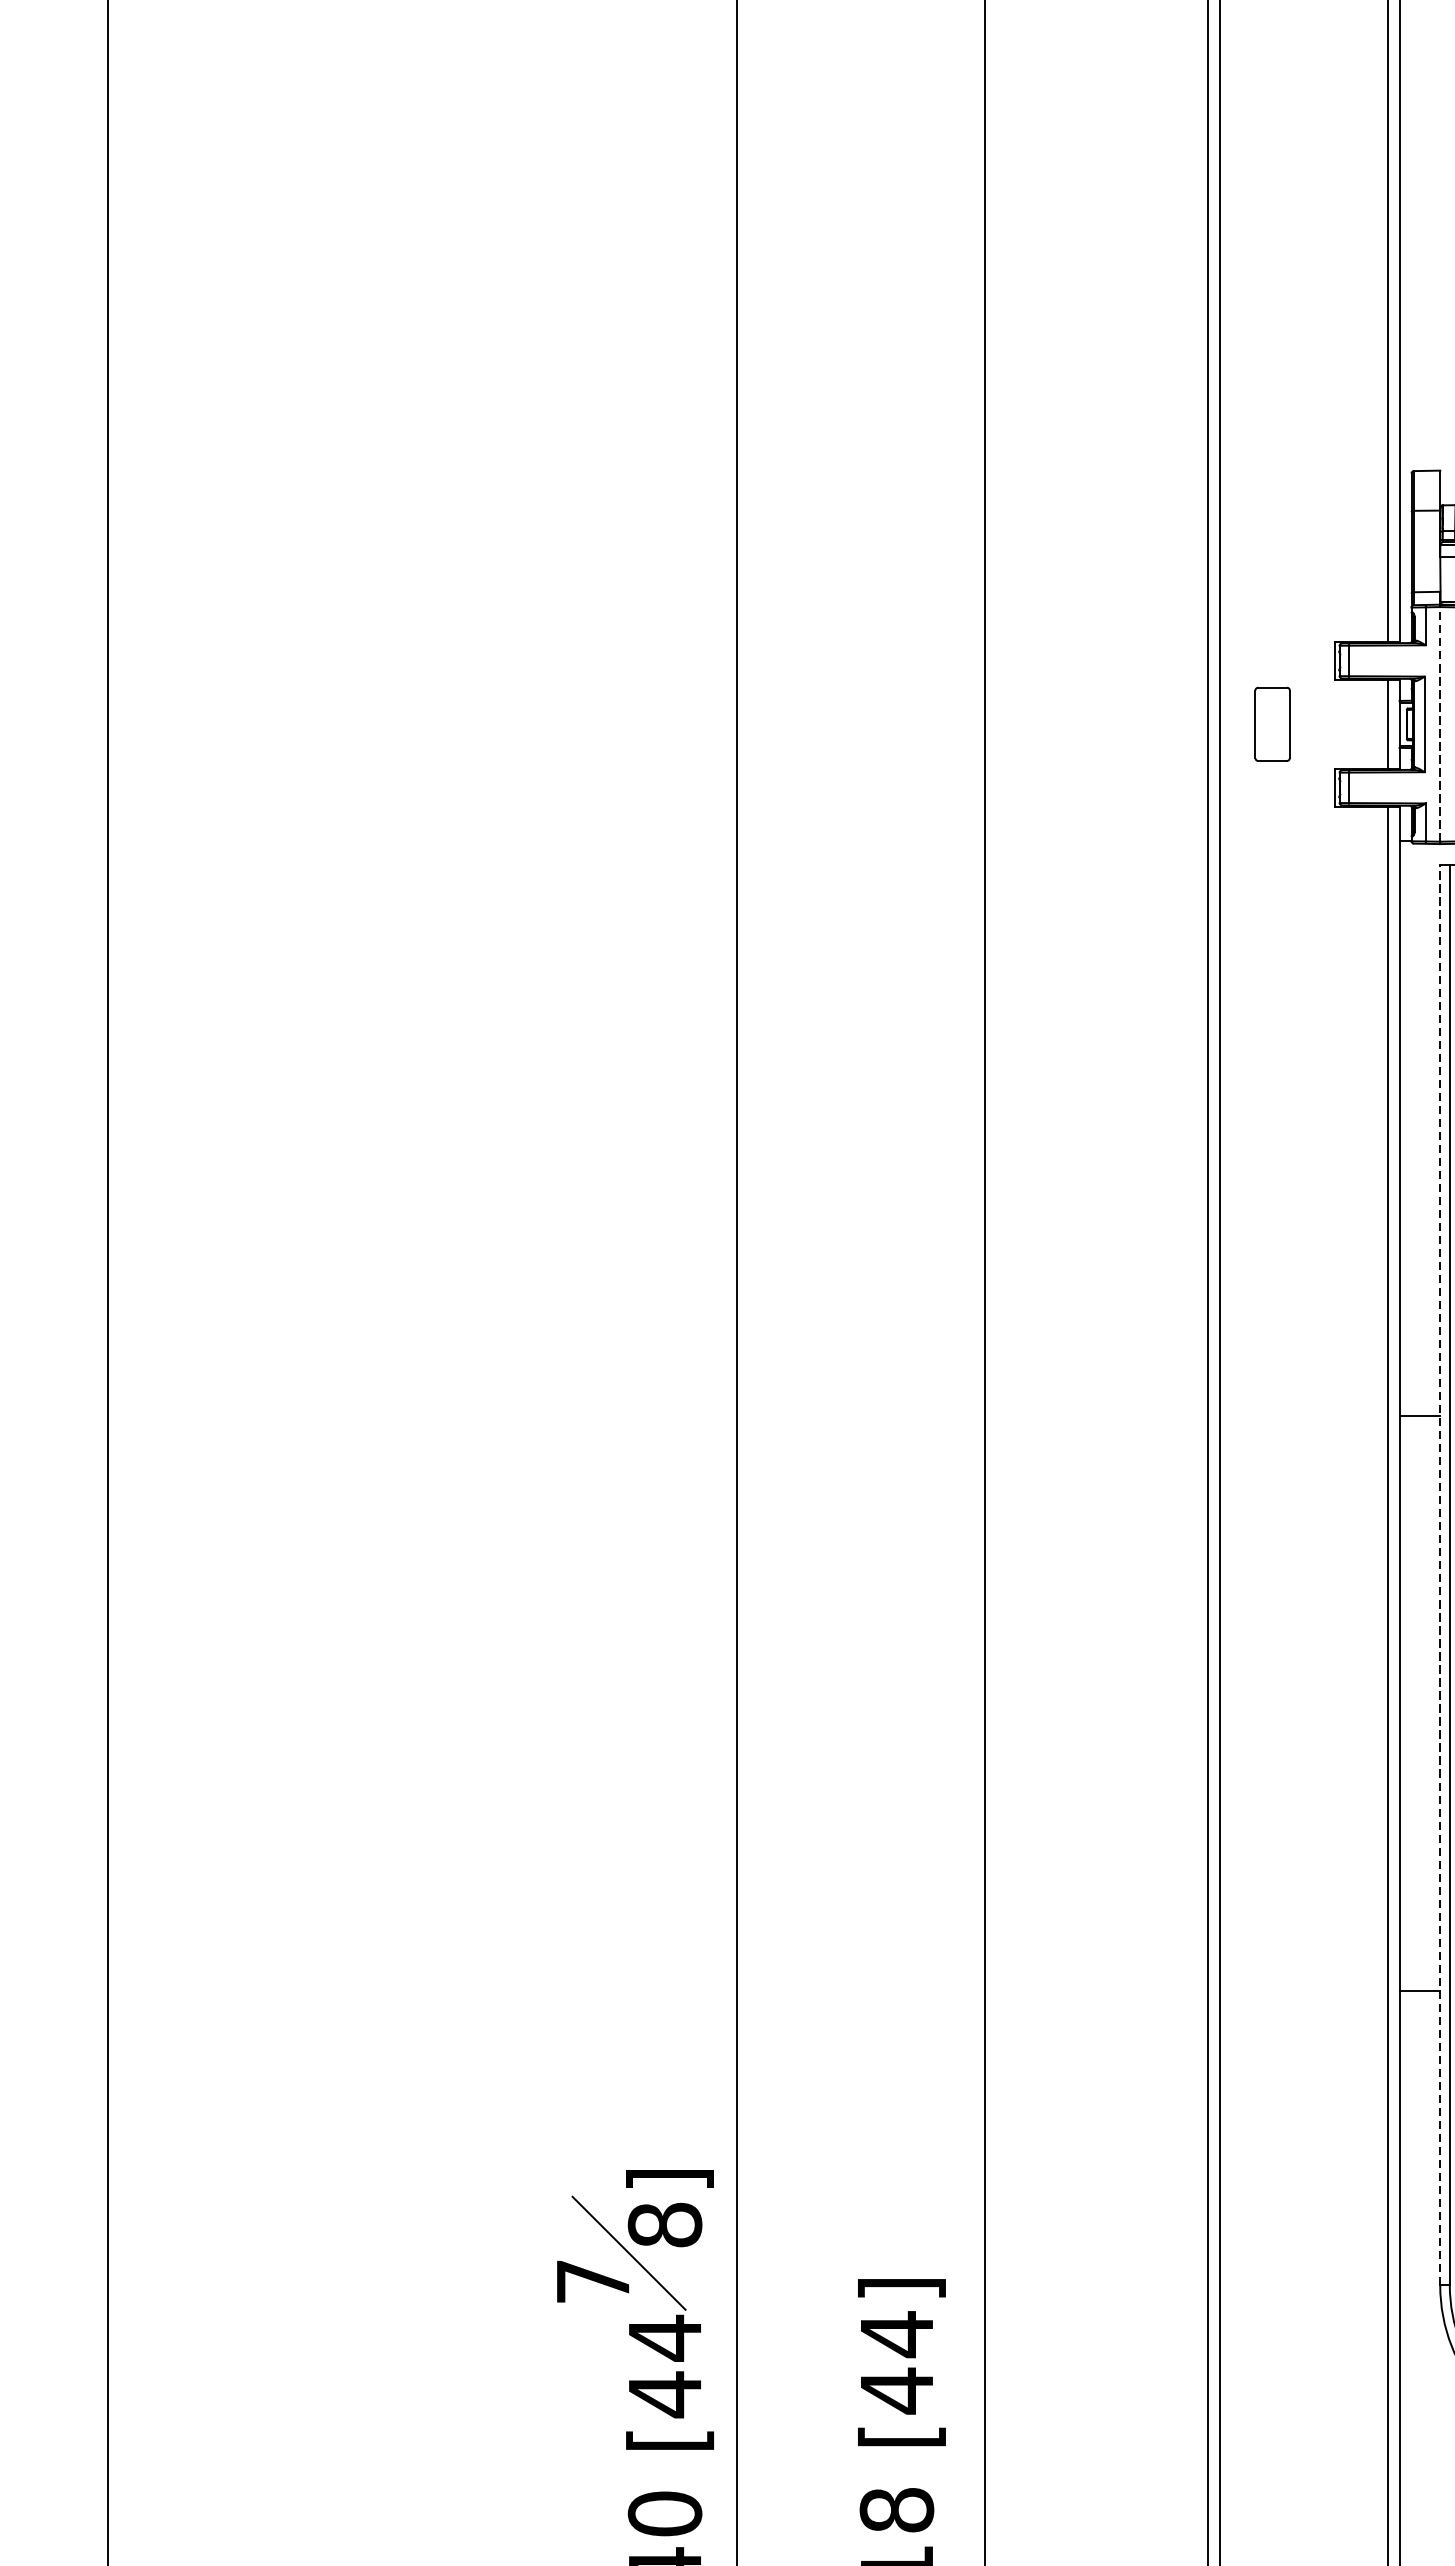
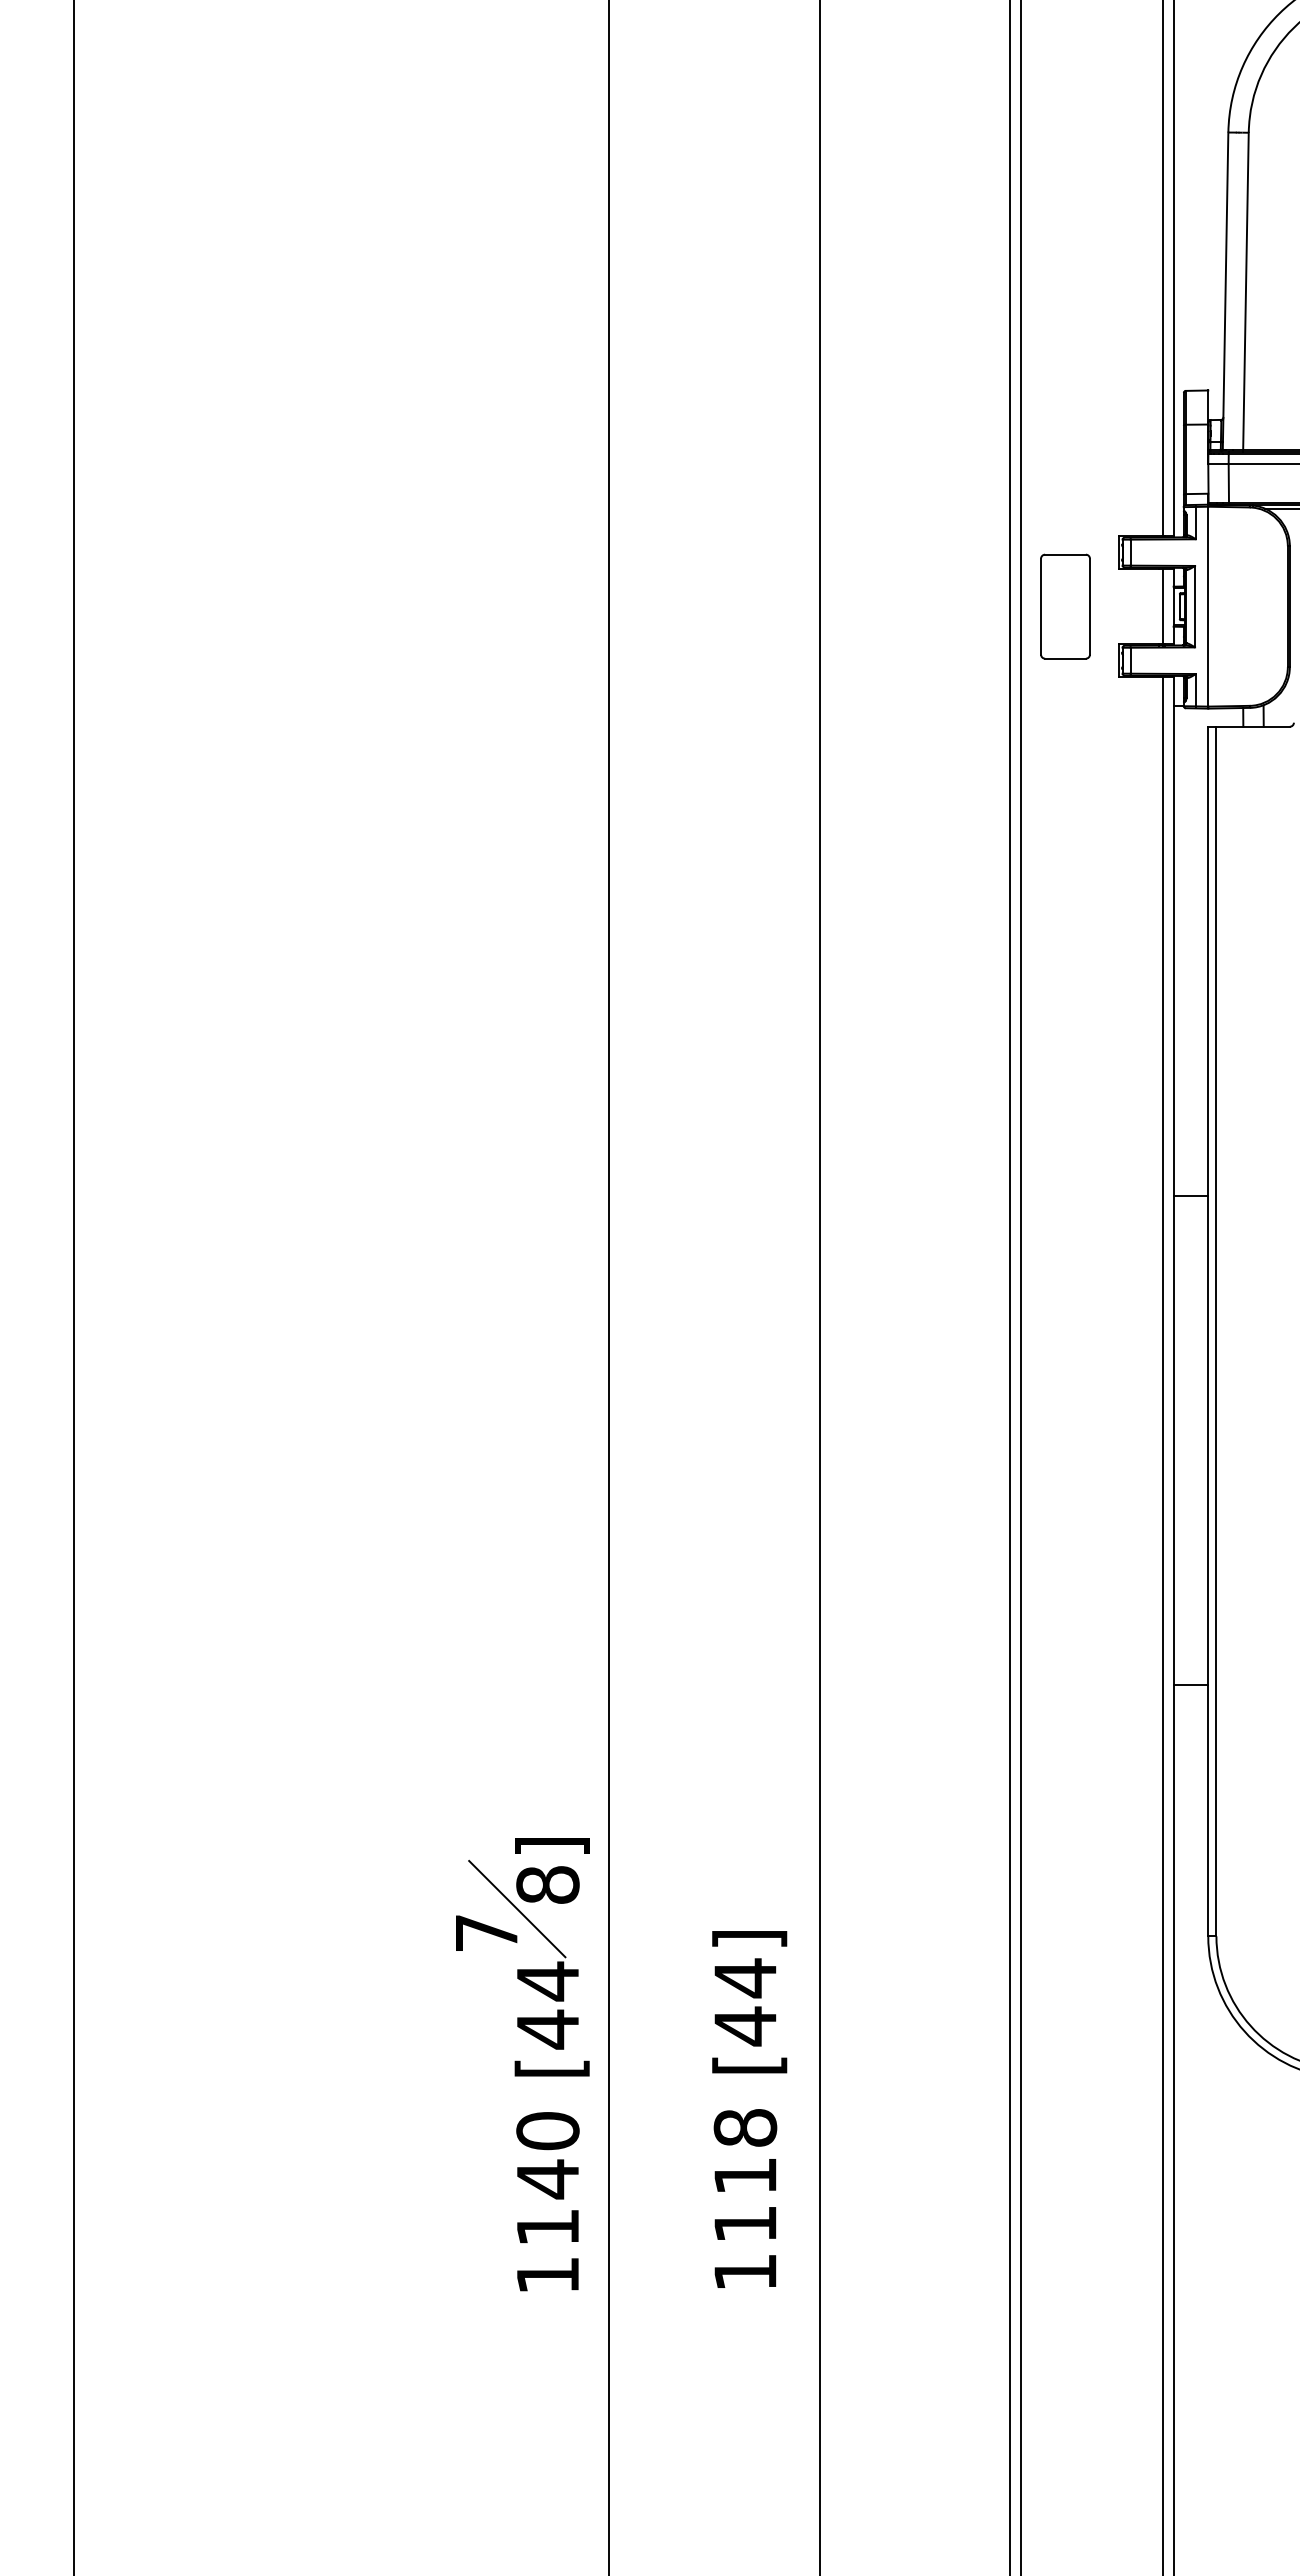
part: (1272, 724) -> (1065, 606), size x1.67
line: (1440, 724) -> (1208, 606), dashed -> solid
line: (1440, 1575) -> (1208, 1331), dashed -> solid

